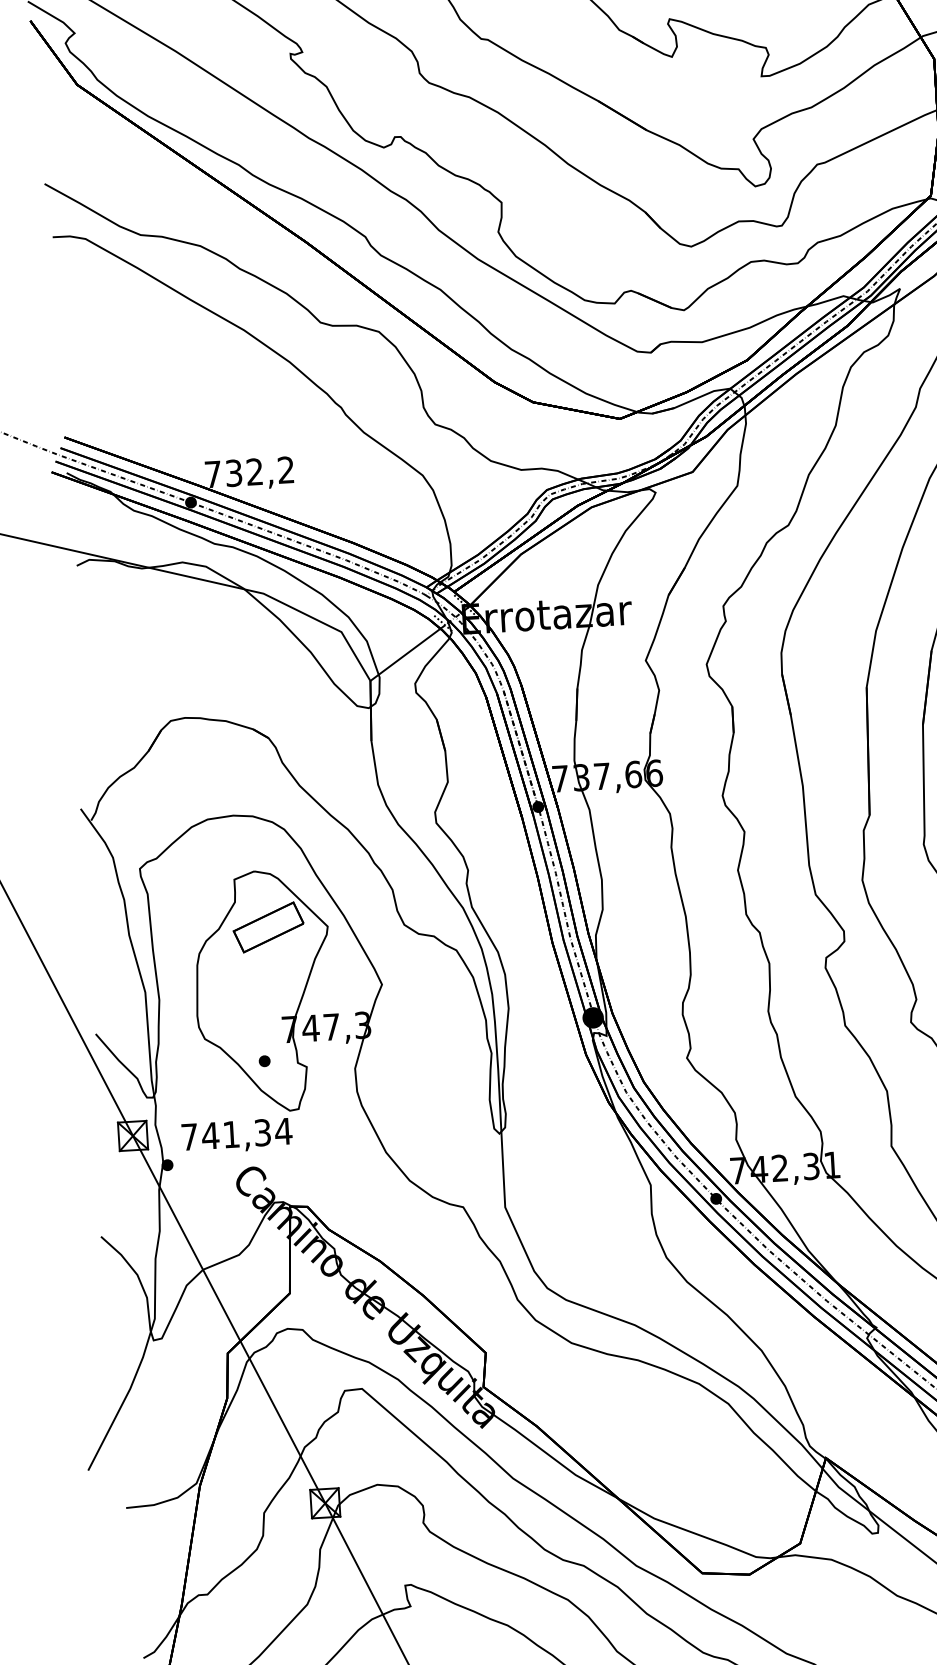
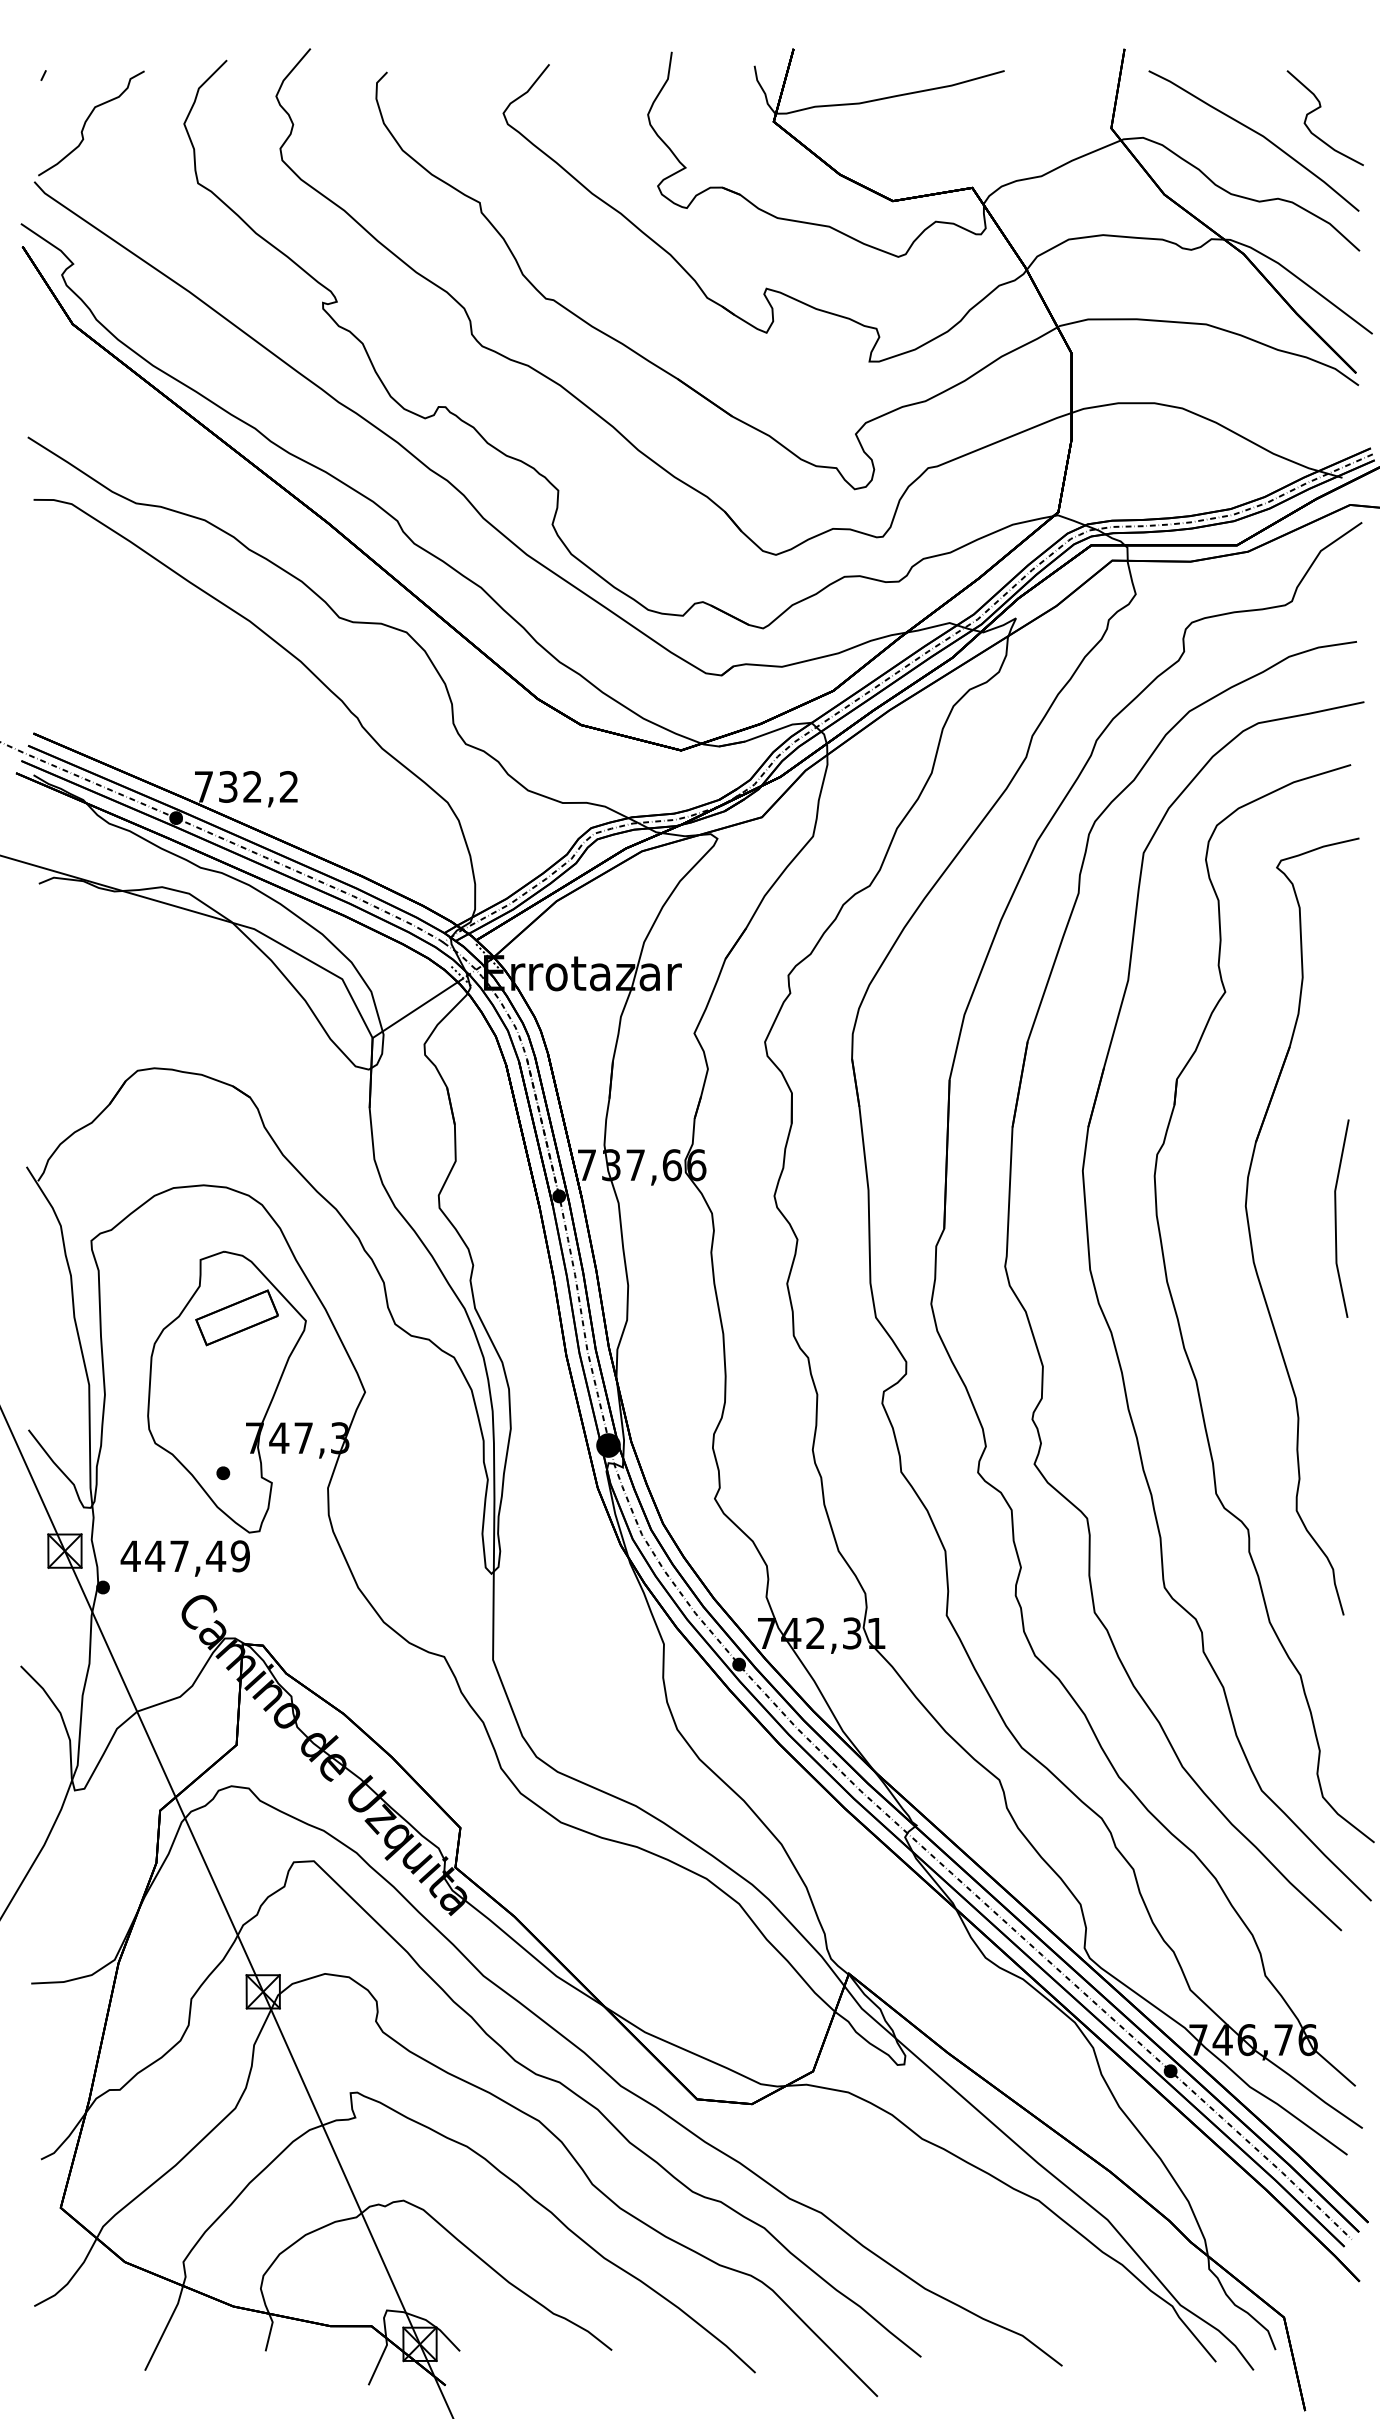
text: (236, 1134) -> (185, 1556), 741,34 -> 447,49

